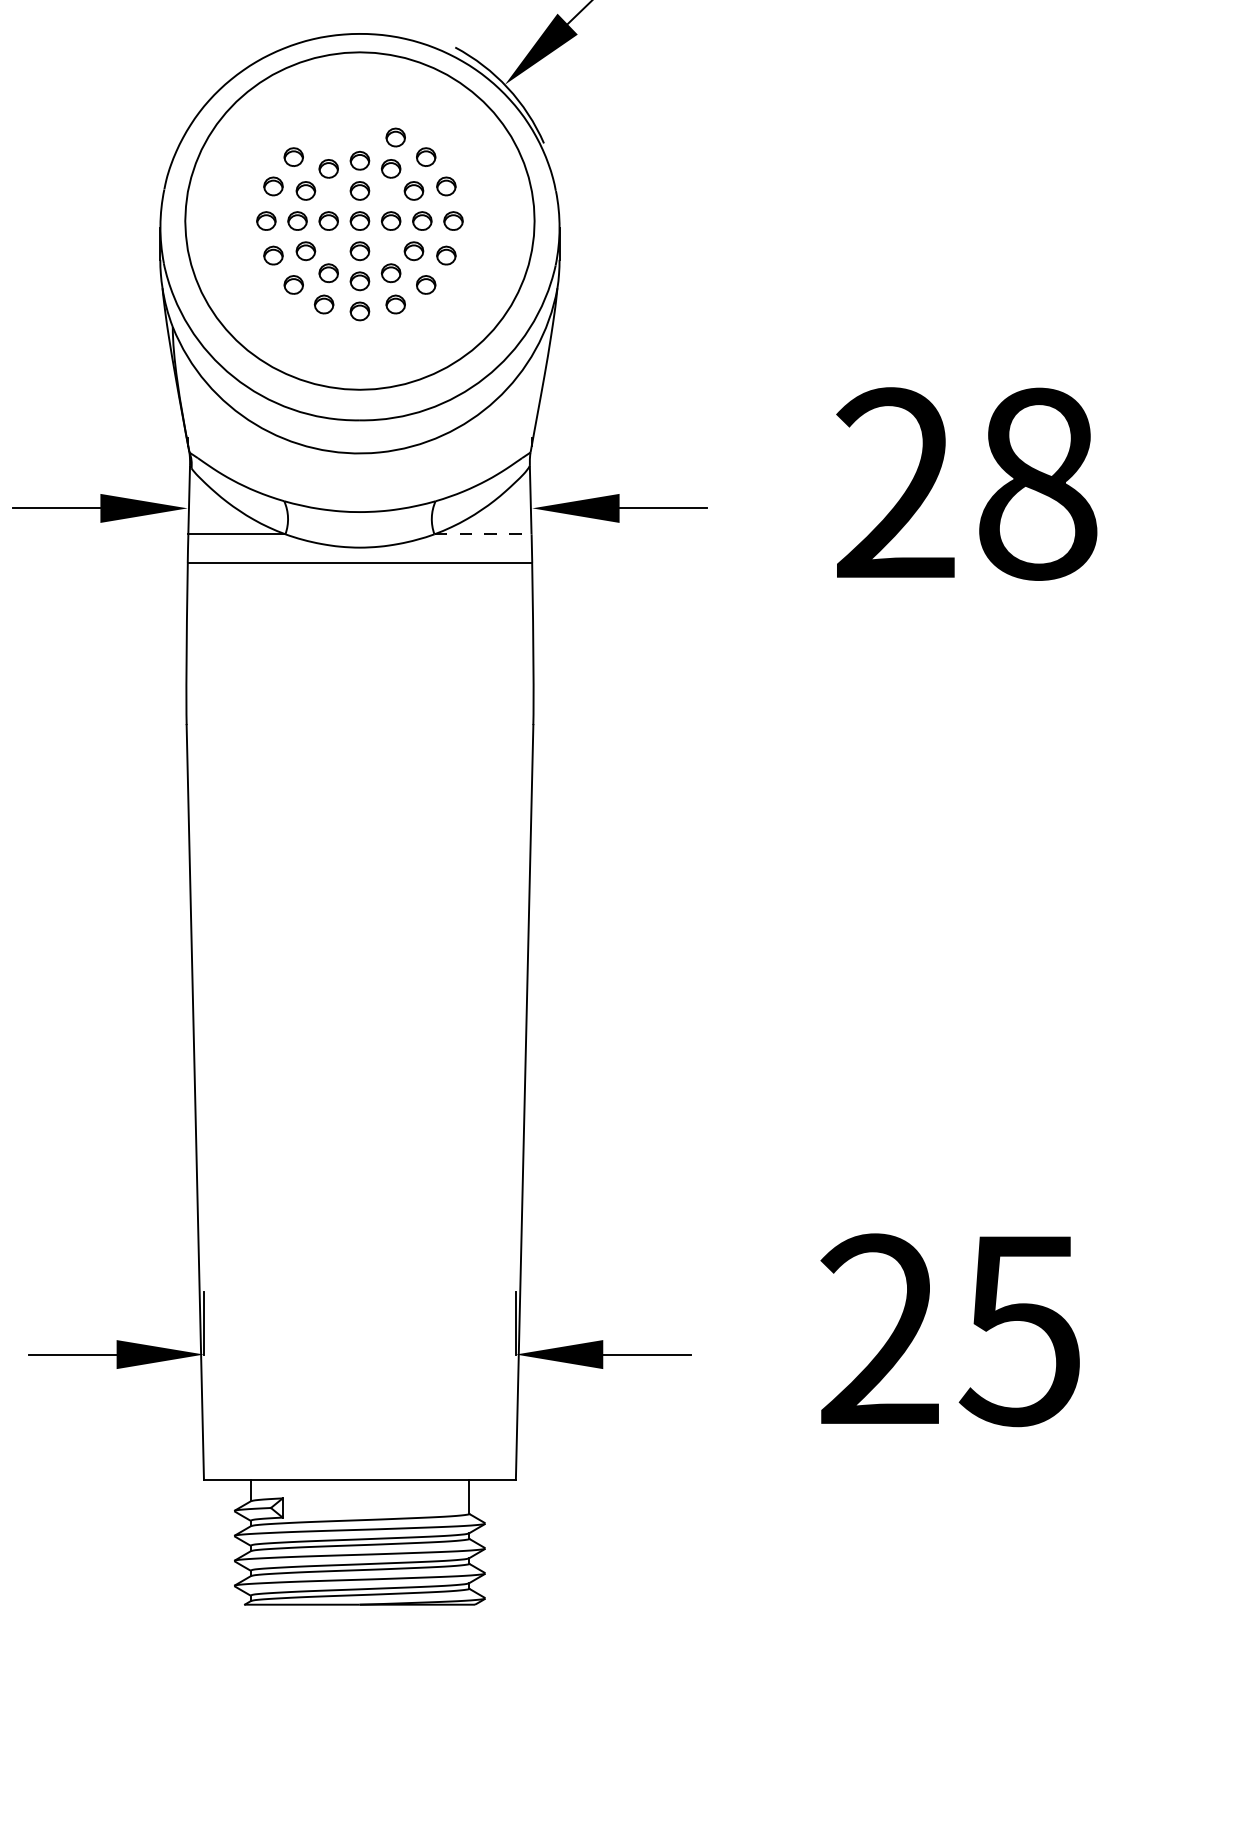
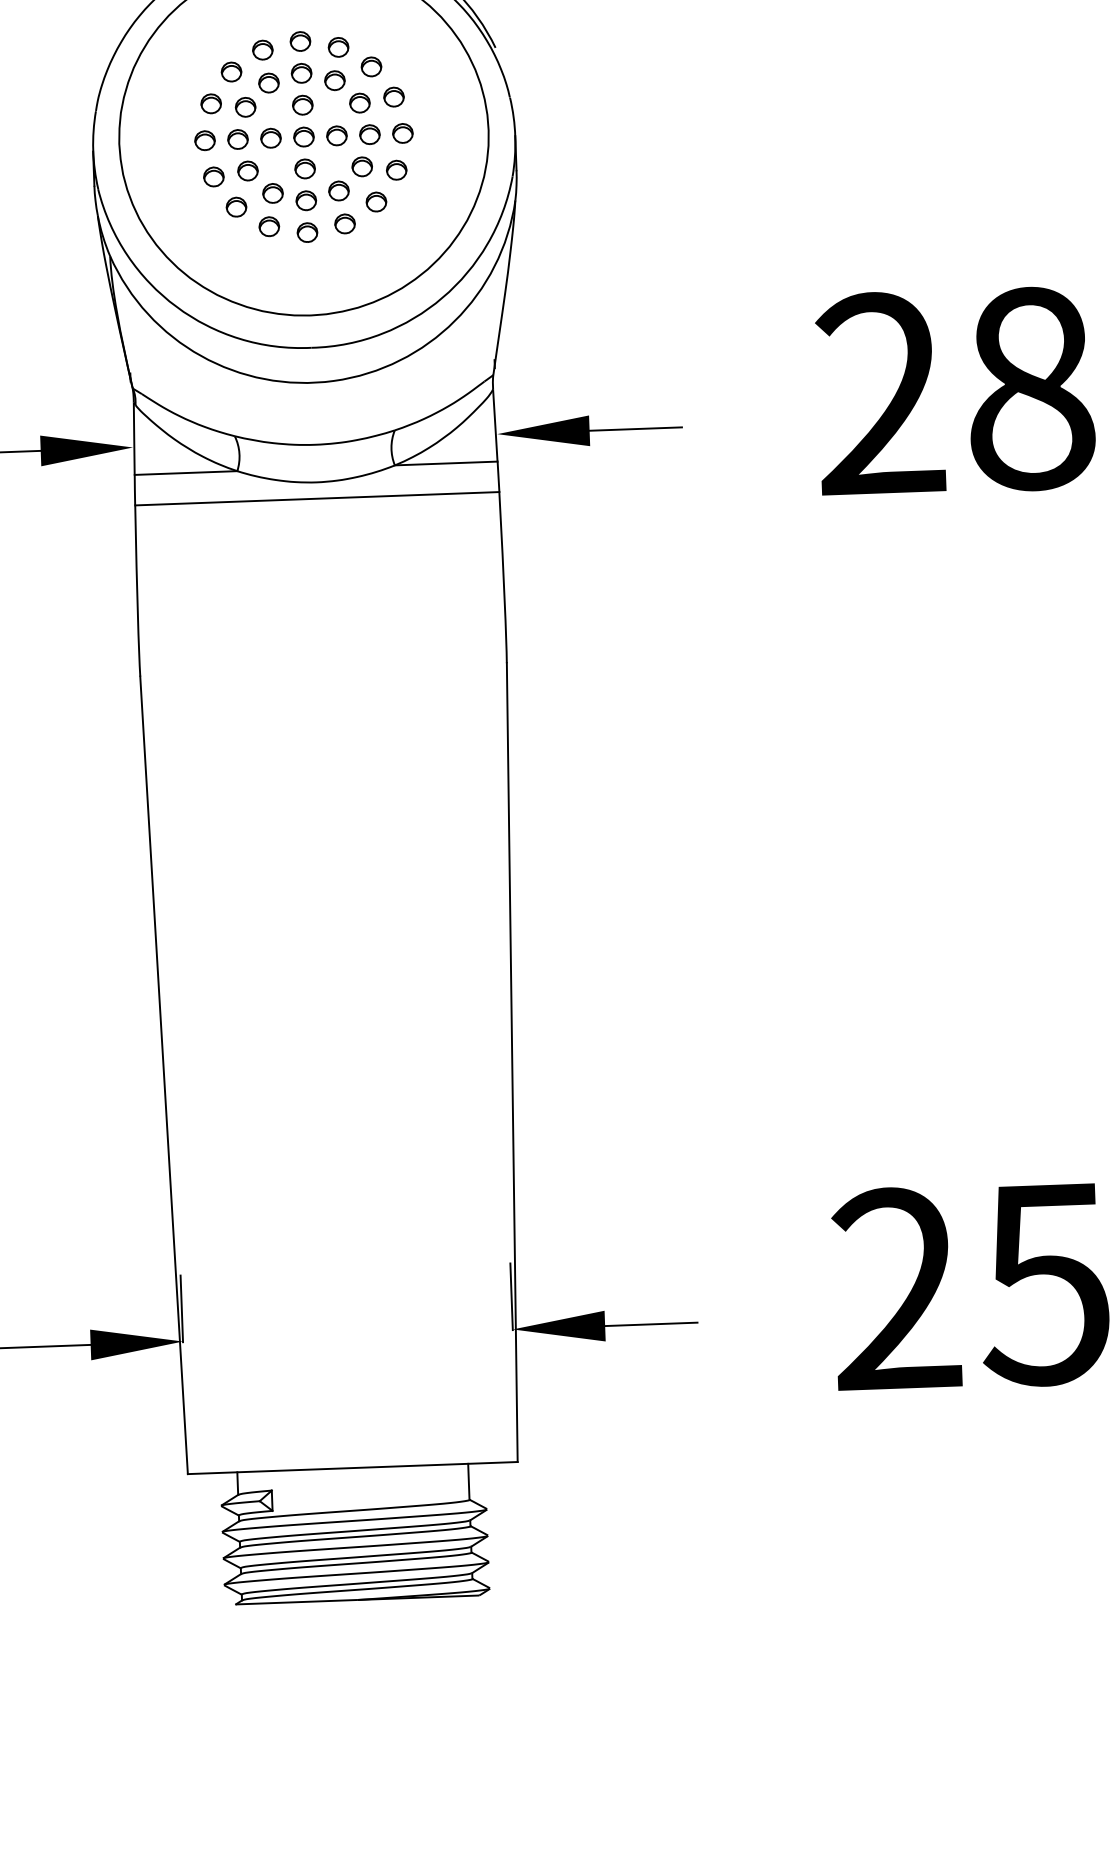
part: (359, 130) -> (299, 41), added
part: (323, 137) -> (262, 50), added
line: (483, 534) -> (446, 463), dashed -> solid

